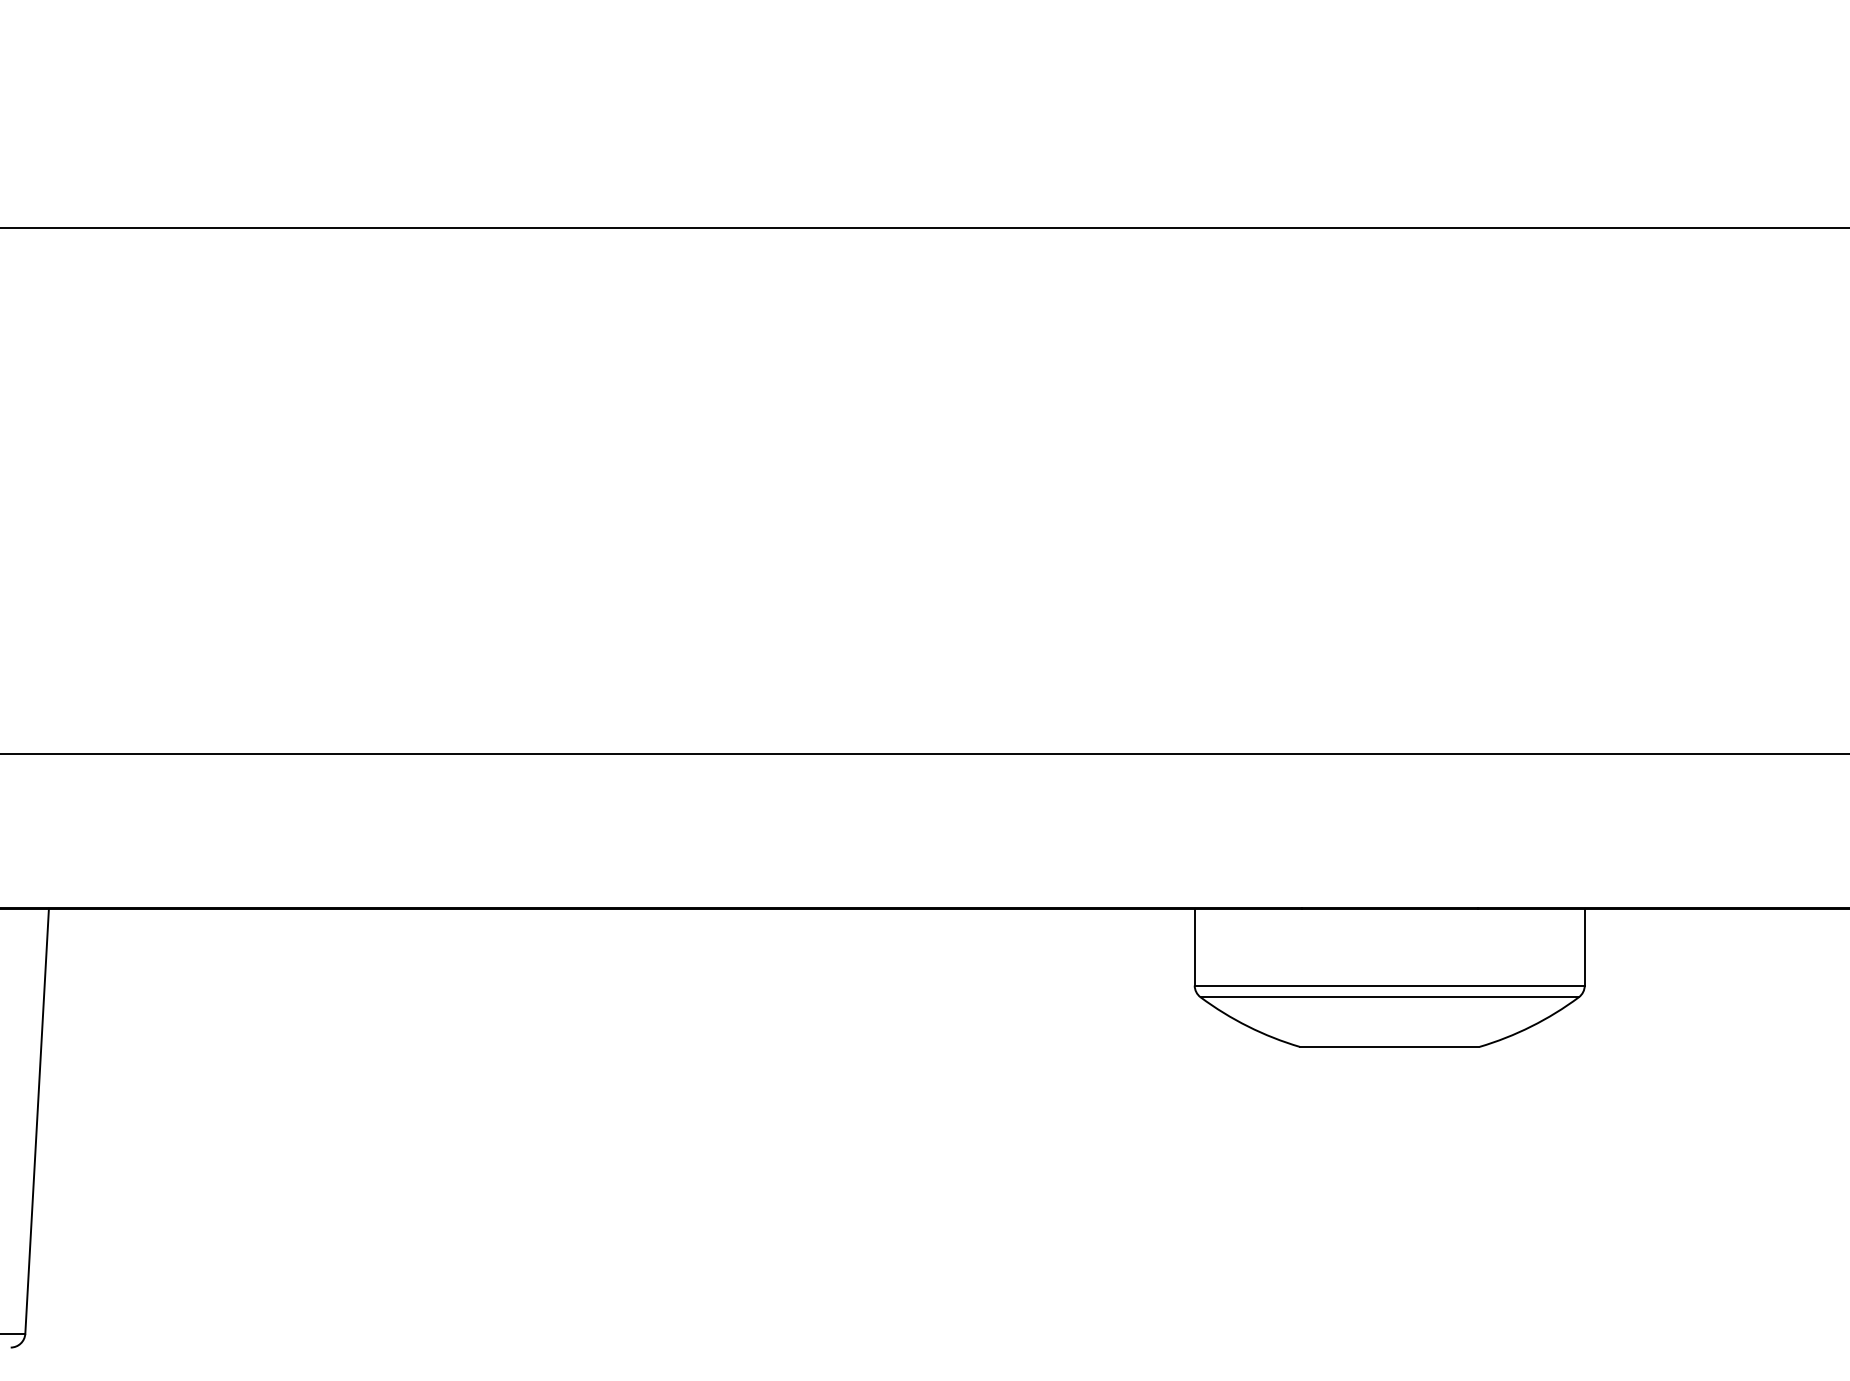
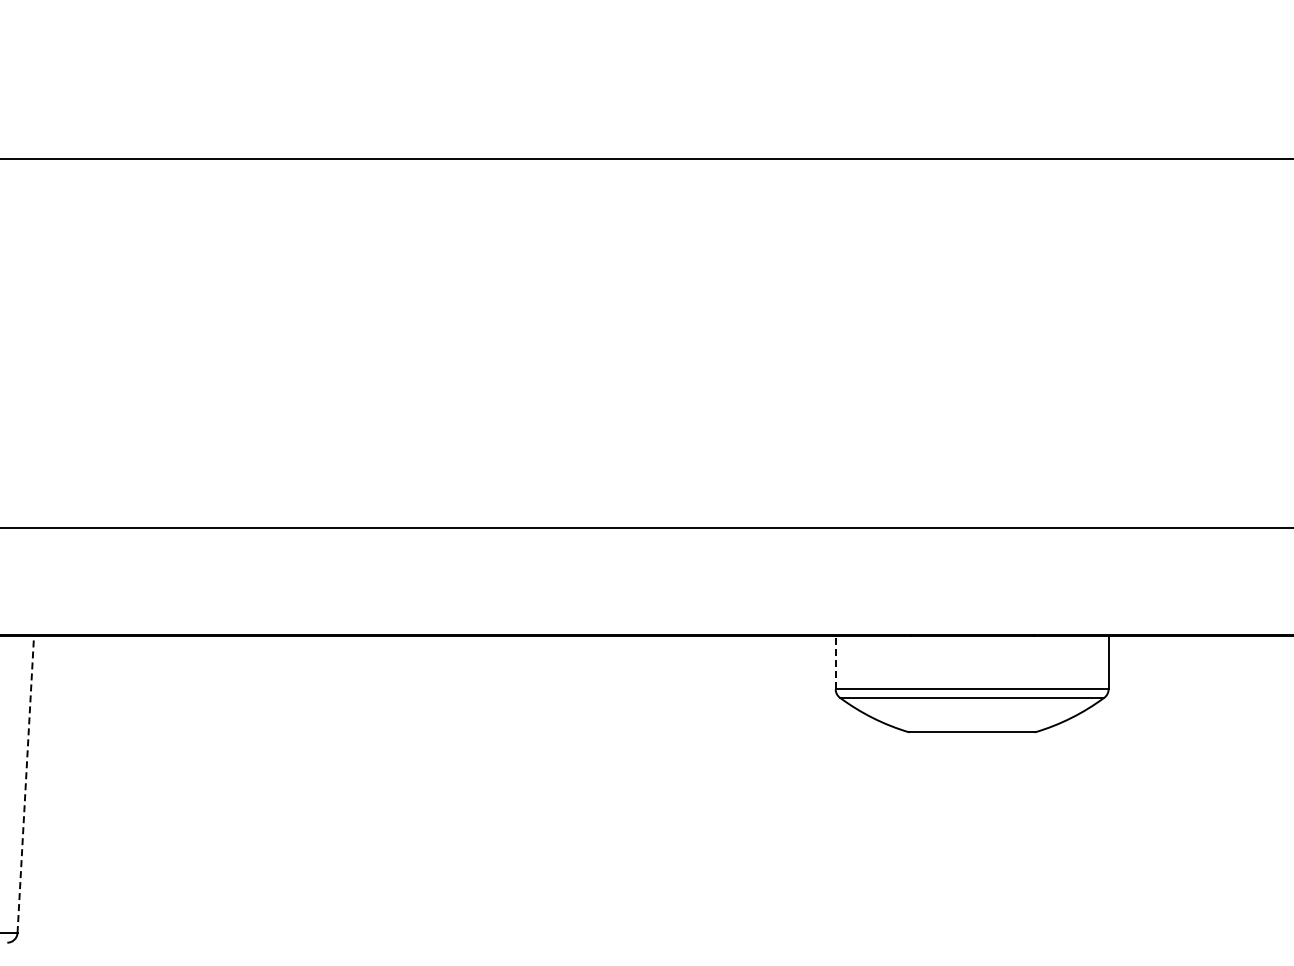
line: (1194, 947) -> (835, 662), solid -> dashed
line: (36, 1121) -> (25, 784), solid -> dashed

